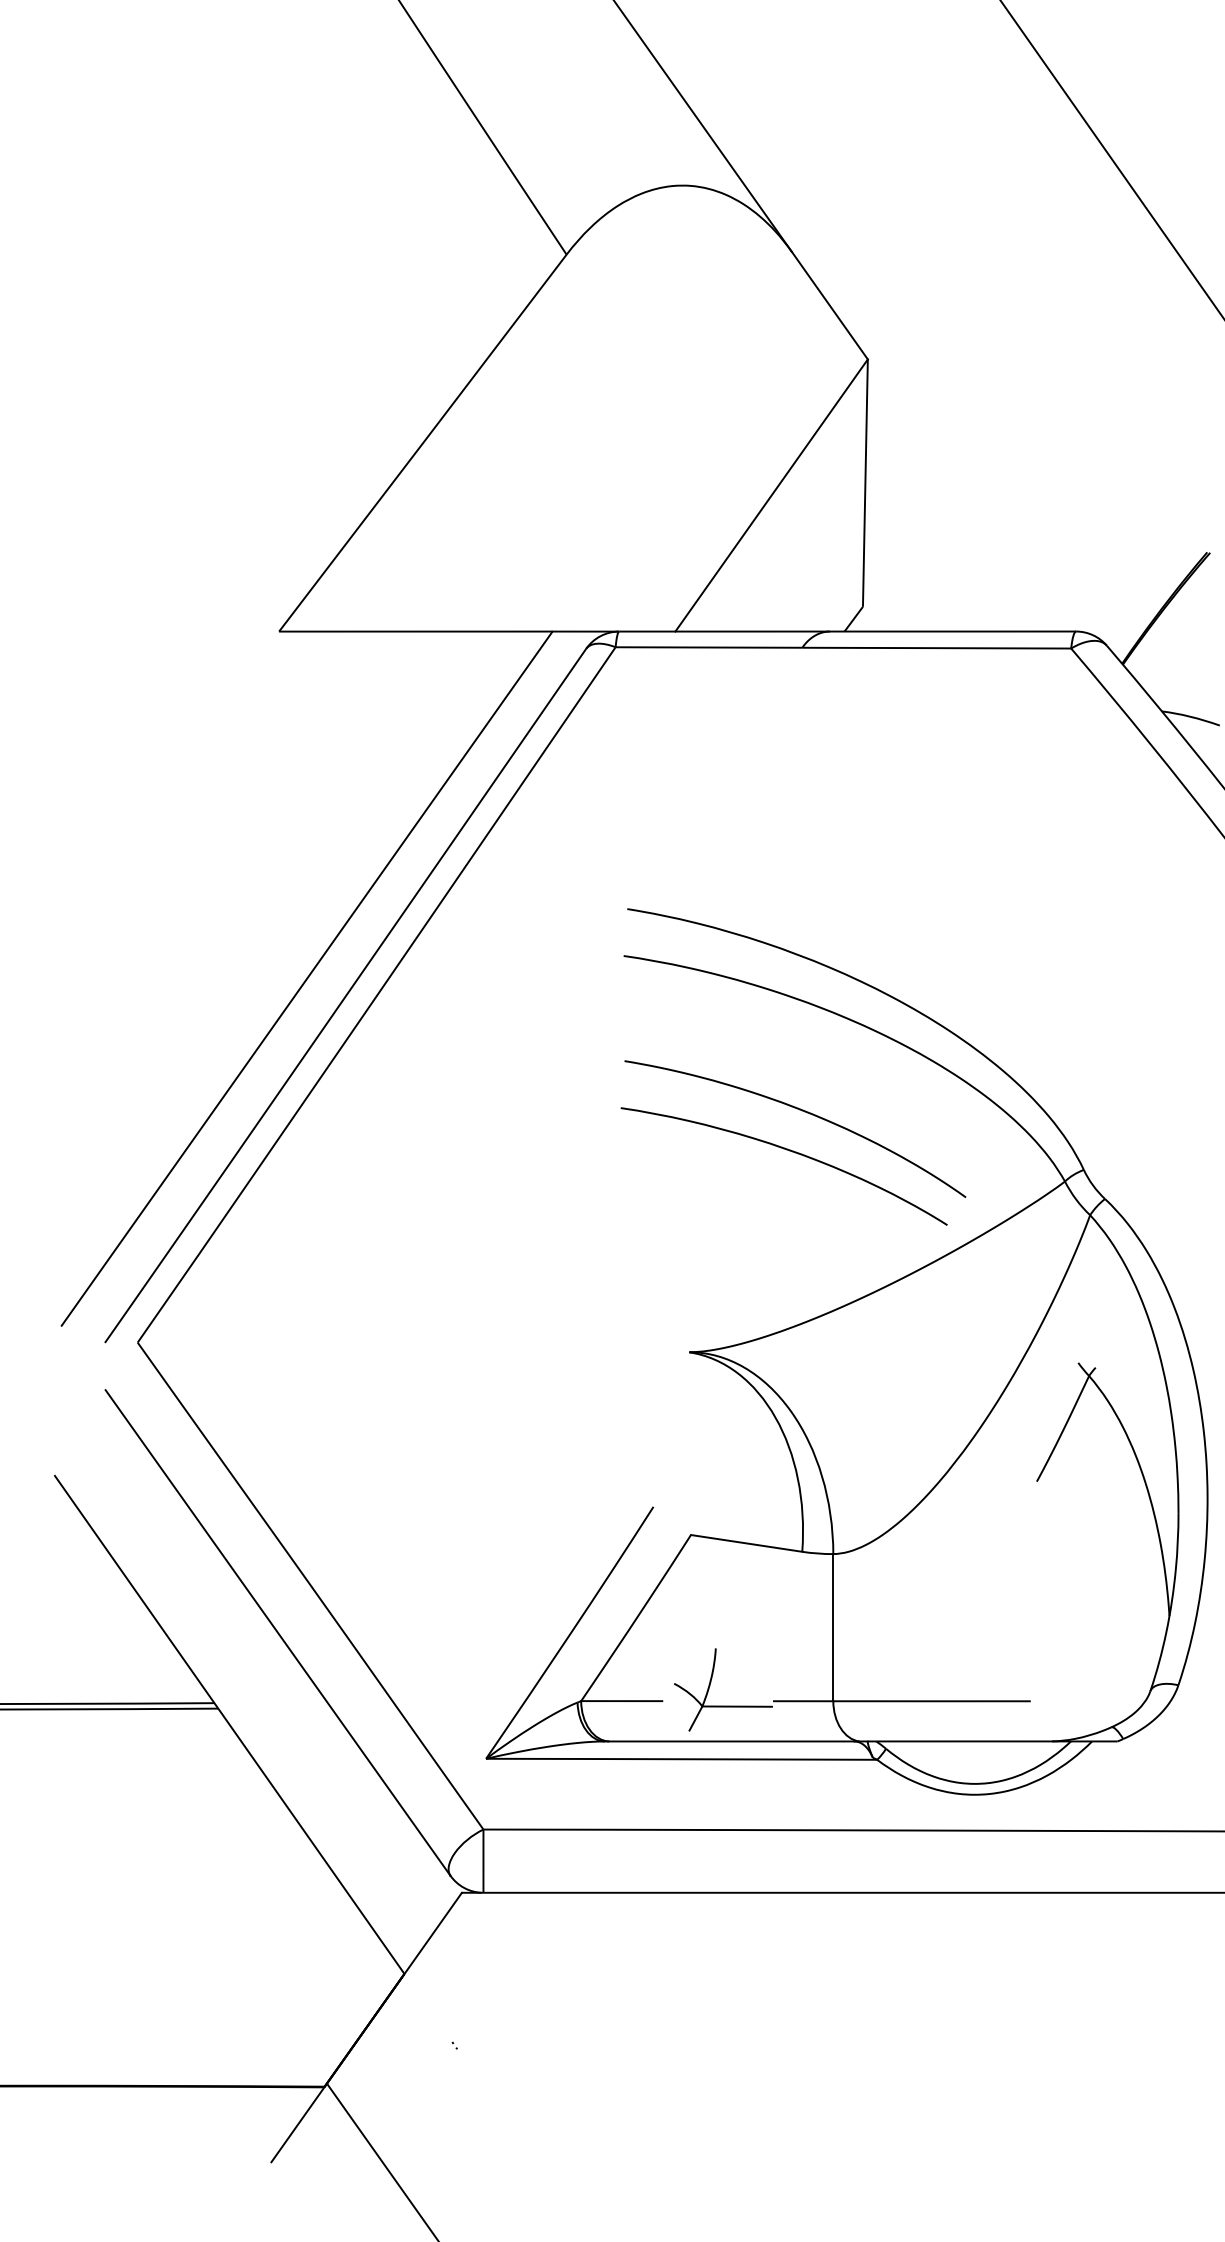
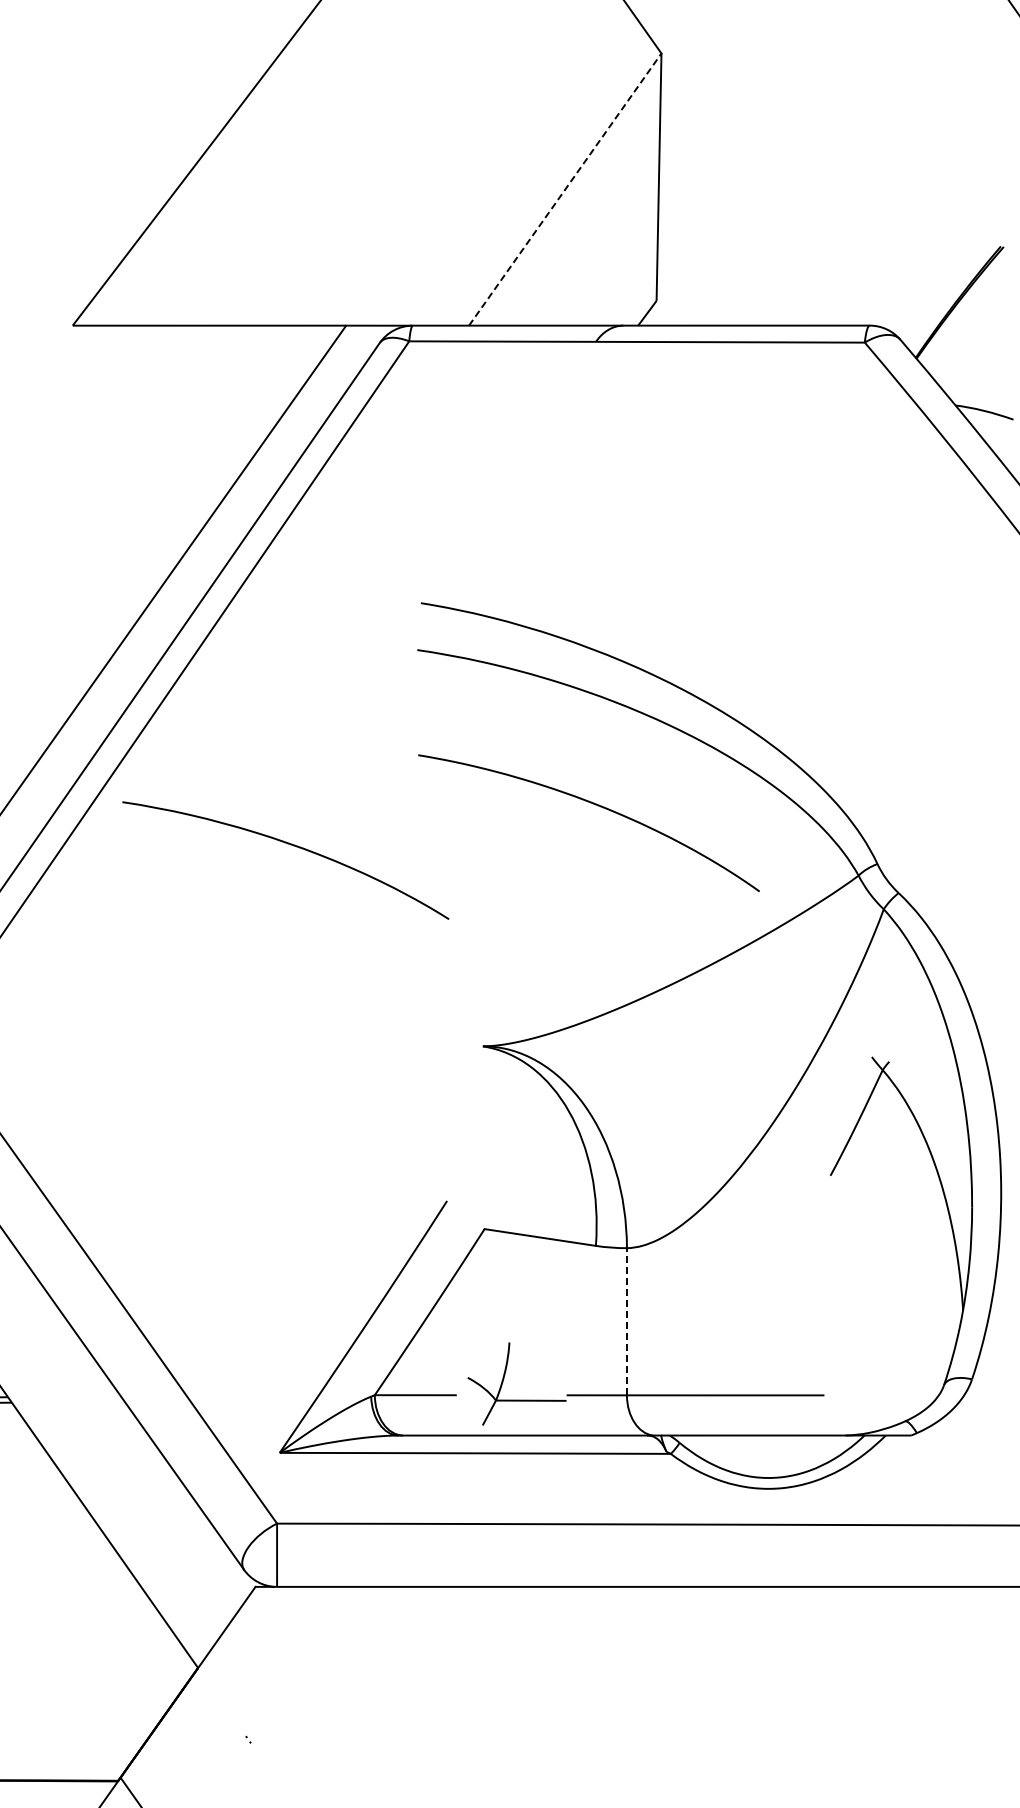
line: (771, 495) -> (565, 189), solid -> dashed
part: (789, 1151) -> (291, 845), moved
line: (833, 1627) -> (627, 1321), solid -> dashed

